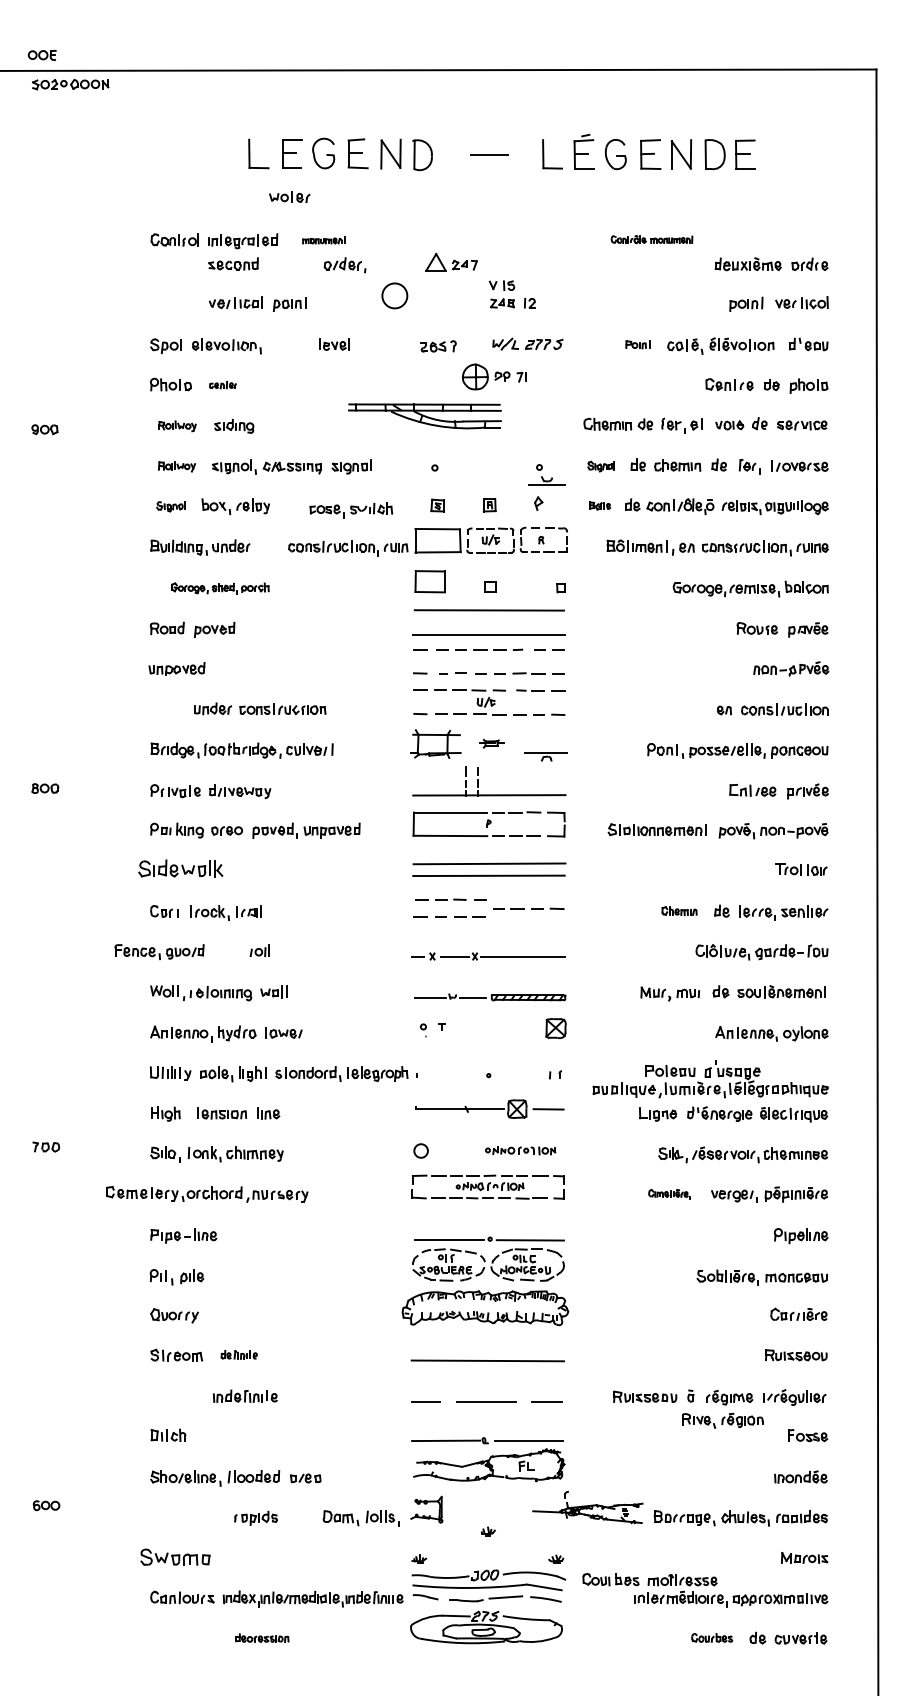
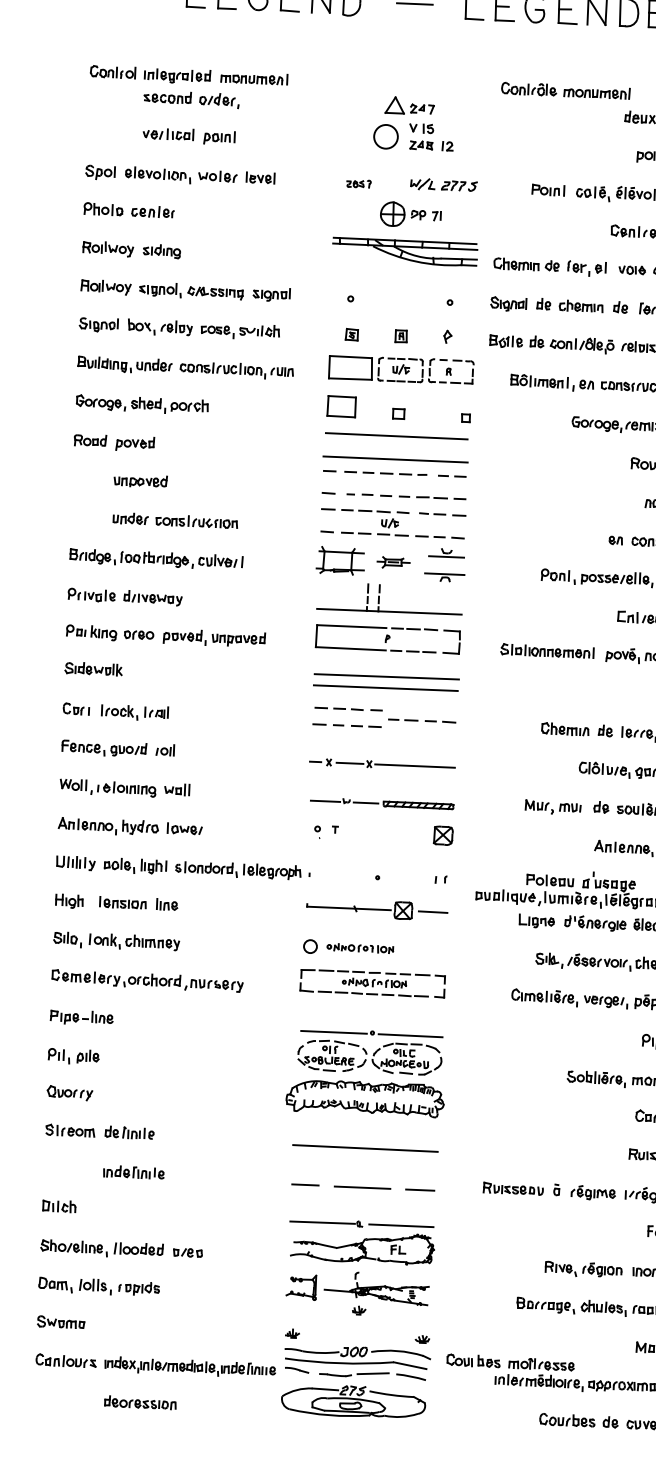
part: (289, 196) -> (217, 175), moved
part: (651, 239) -> (565, 90), size x1.67
part: (323, 240) -> (254, 78), size x1.67
part: (451, 262) -> (409, 106), moved
part: (344, 265) -> (218, 100), moved
circle: (394, 295) -> (385, 136), moved
part: (637, 344) -> (547, 189), size x1.43
part: (438, 346) -> (358, 183), size x0.71
part: (222, 384) -> (152, 211), size x1.67
part: (424, 416) -> (404, 252), moved
part: (177, 426) -> (108, 249), size x1.43
part: (176, 466) -> (105, 287), size x1.43
part: (600, 466) -> (507, 304), size x1.43
part: (546, 480) -> (446, 552), moved
part: (599, 505) -> (505, 341), size x1.67
part: (170, 506) -> (98, 324), size x1.43
part: (351, 510) -> (240, 331), moved
part: (348, 548) -> (237, 370), moved
part: (220, 588) -> (142, 404), size x1.43
part: (176, 668) -> (140, 480), moved
part: (491, 743) -> (393, 562), size x1.43
part: (180, 868) -> (93, 668), size x0.71
part: (679, 910) -> (565, 728), size x1.43
part: (159, 952) -> (104, 749), moved
part: (520, 1150) -> (360, 948), moved
part: (207, 1194) -> (147, 981), moved
part: (669, 1194) -> (544, 997), size x1.67
part: (239, 1354) -> (130, 1132), size x1.43
part: (722, 1420) -> (583, 1269), moved
part: (587, 1507) -> (376, 1288), moved
part: (360, 1518) -> (74, 1286), moved
part: (175, 1556) -> (61, 1321), size x0.71
part: (262, 1637) -> (140, 1402), size x1.43
part: (711, 1637) -> (566, 1419), size x1.43

